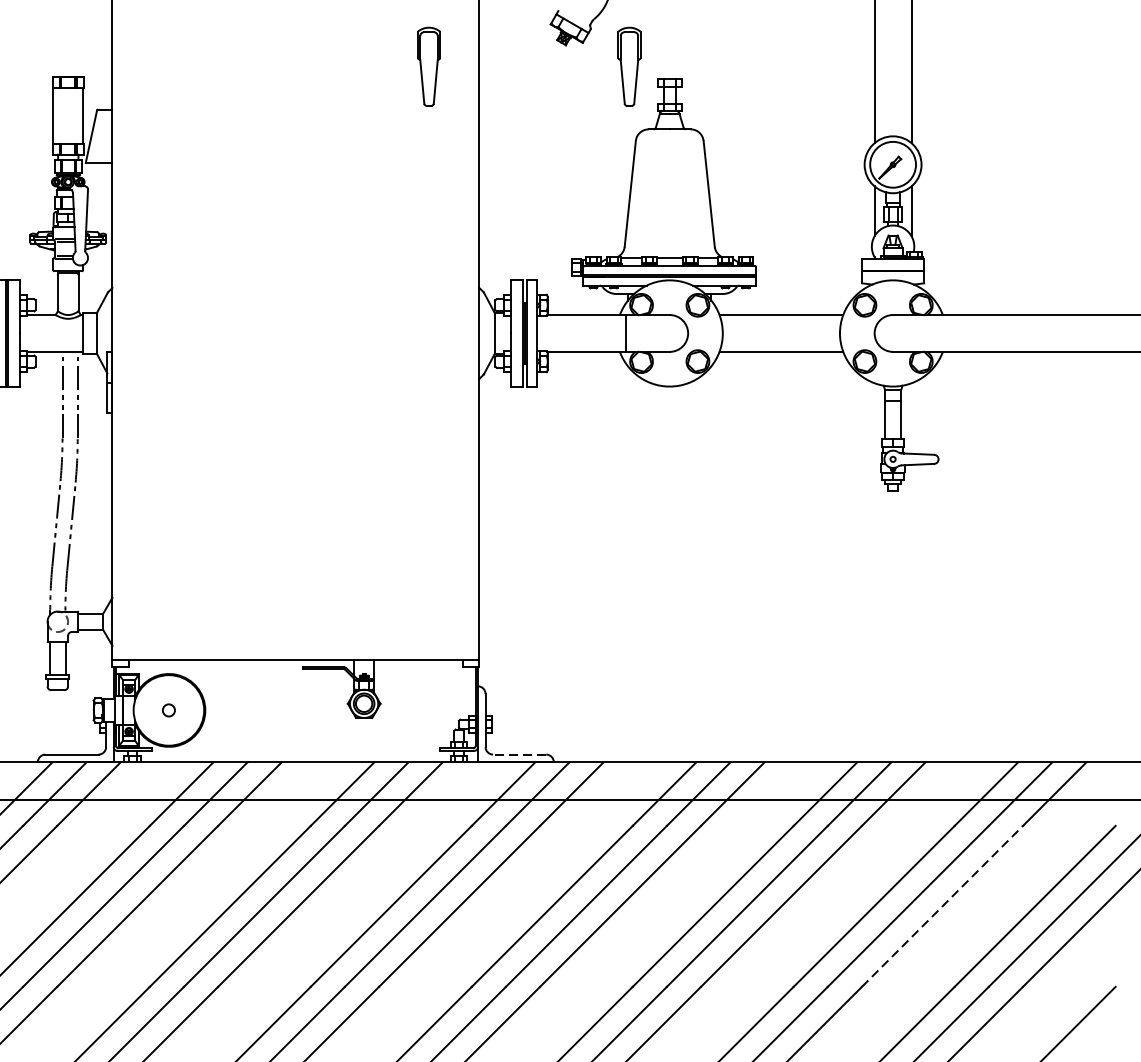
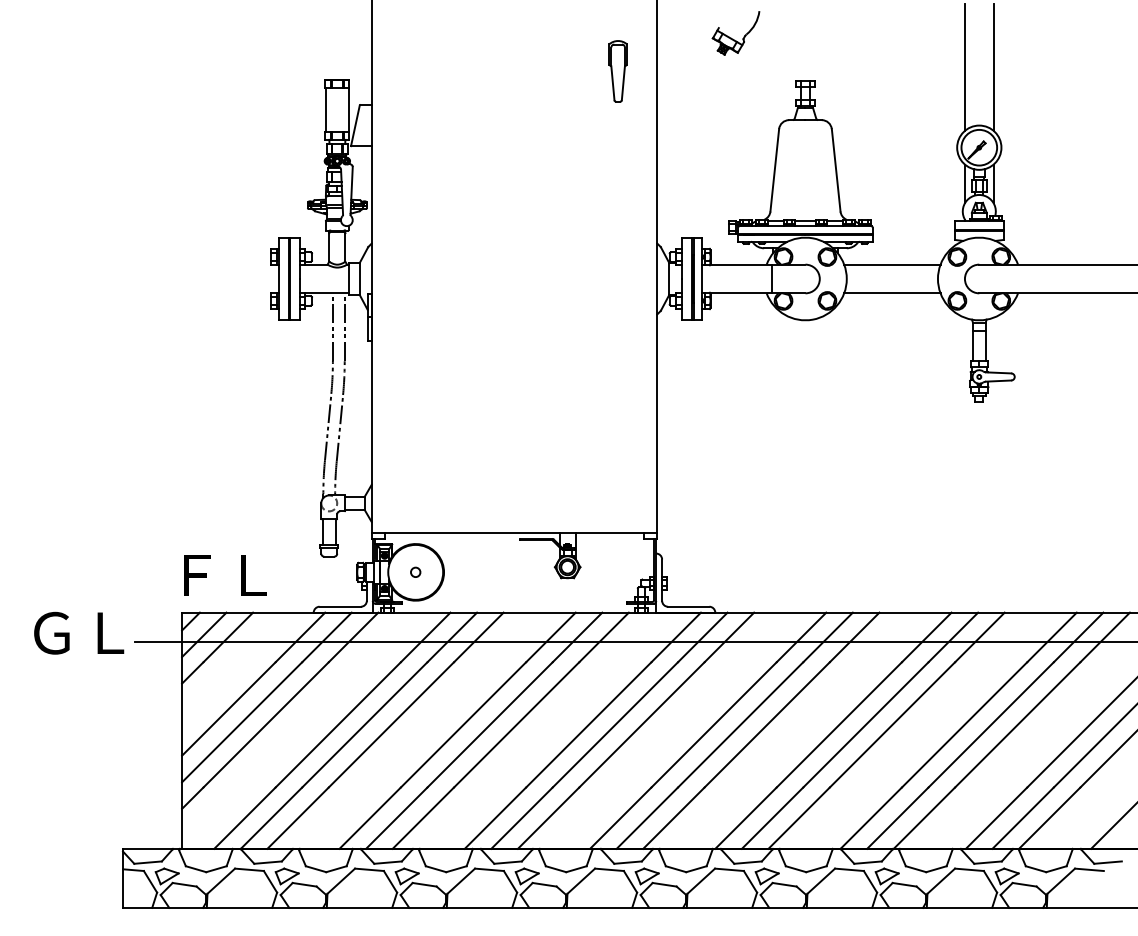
part: (628, 66) -> (773, 71), removed
line: (519, 754) -> (688, 606), dashed -> solid
line: (942, 905) -> (1017, 724), dashed -> solid

